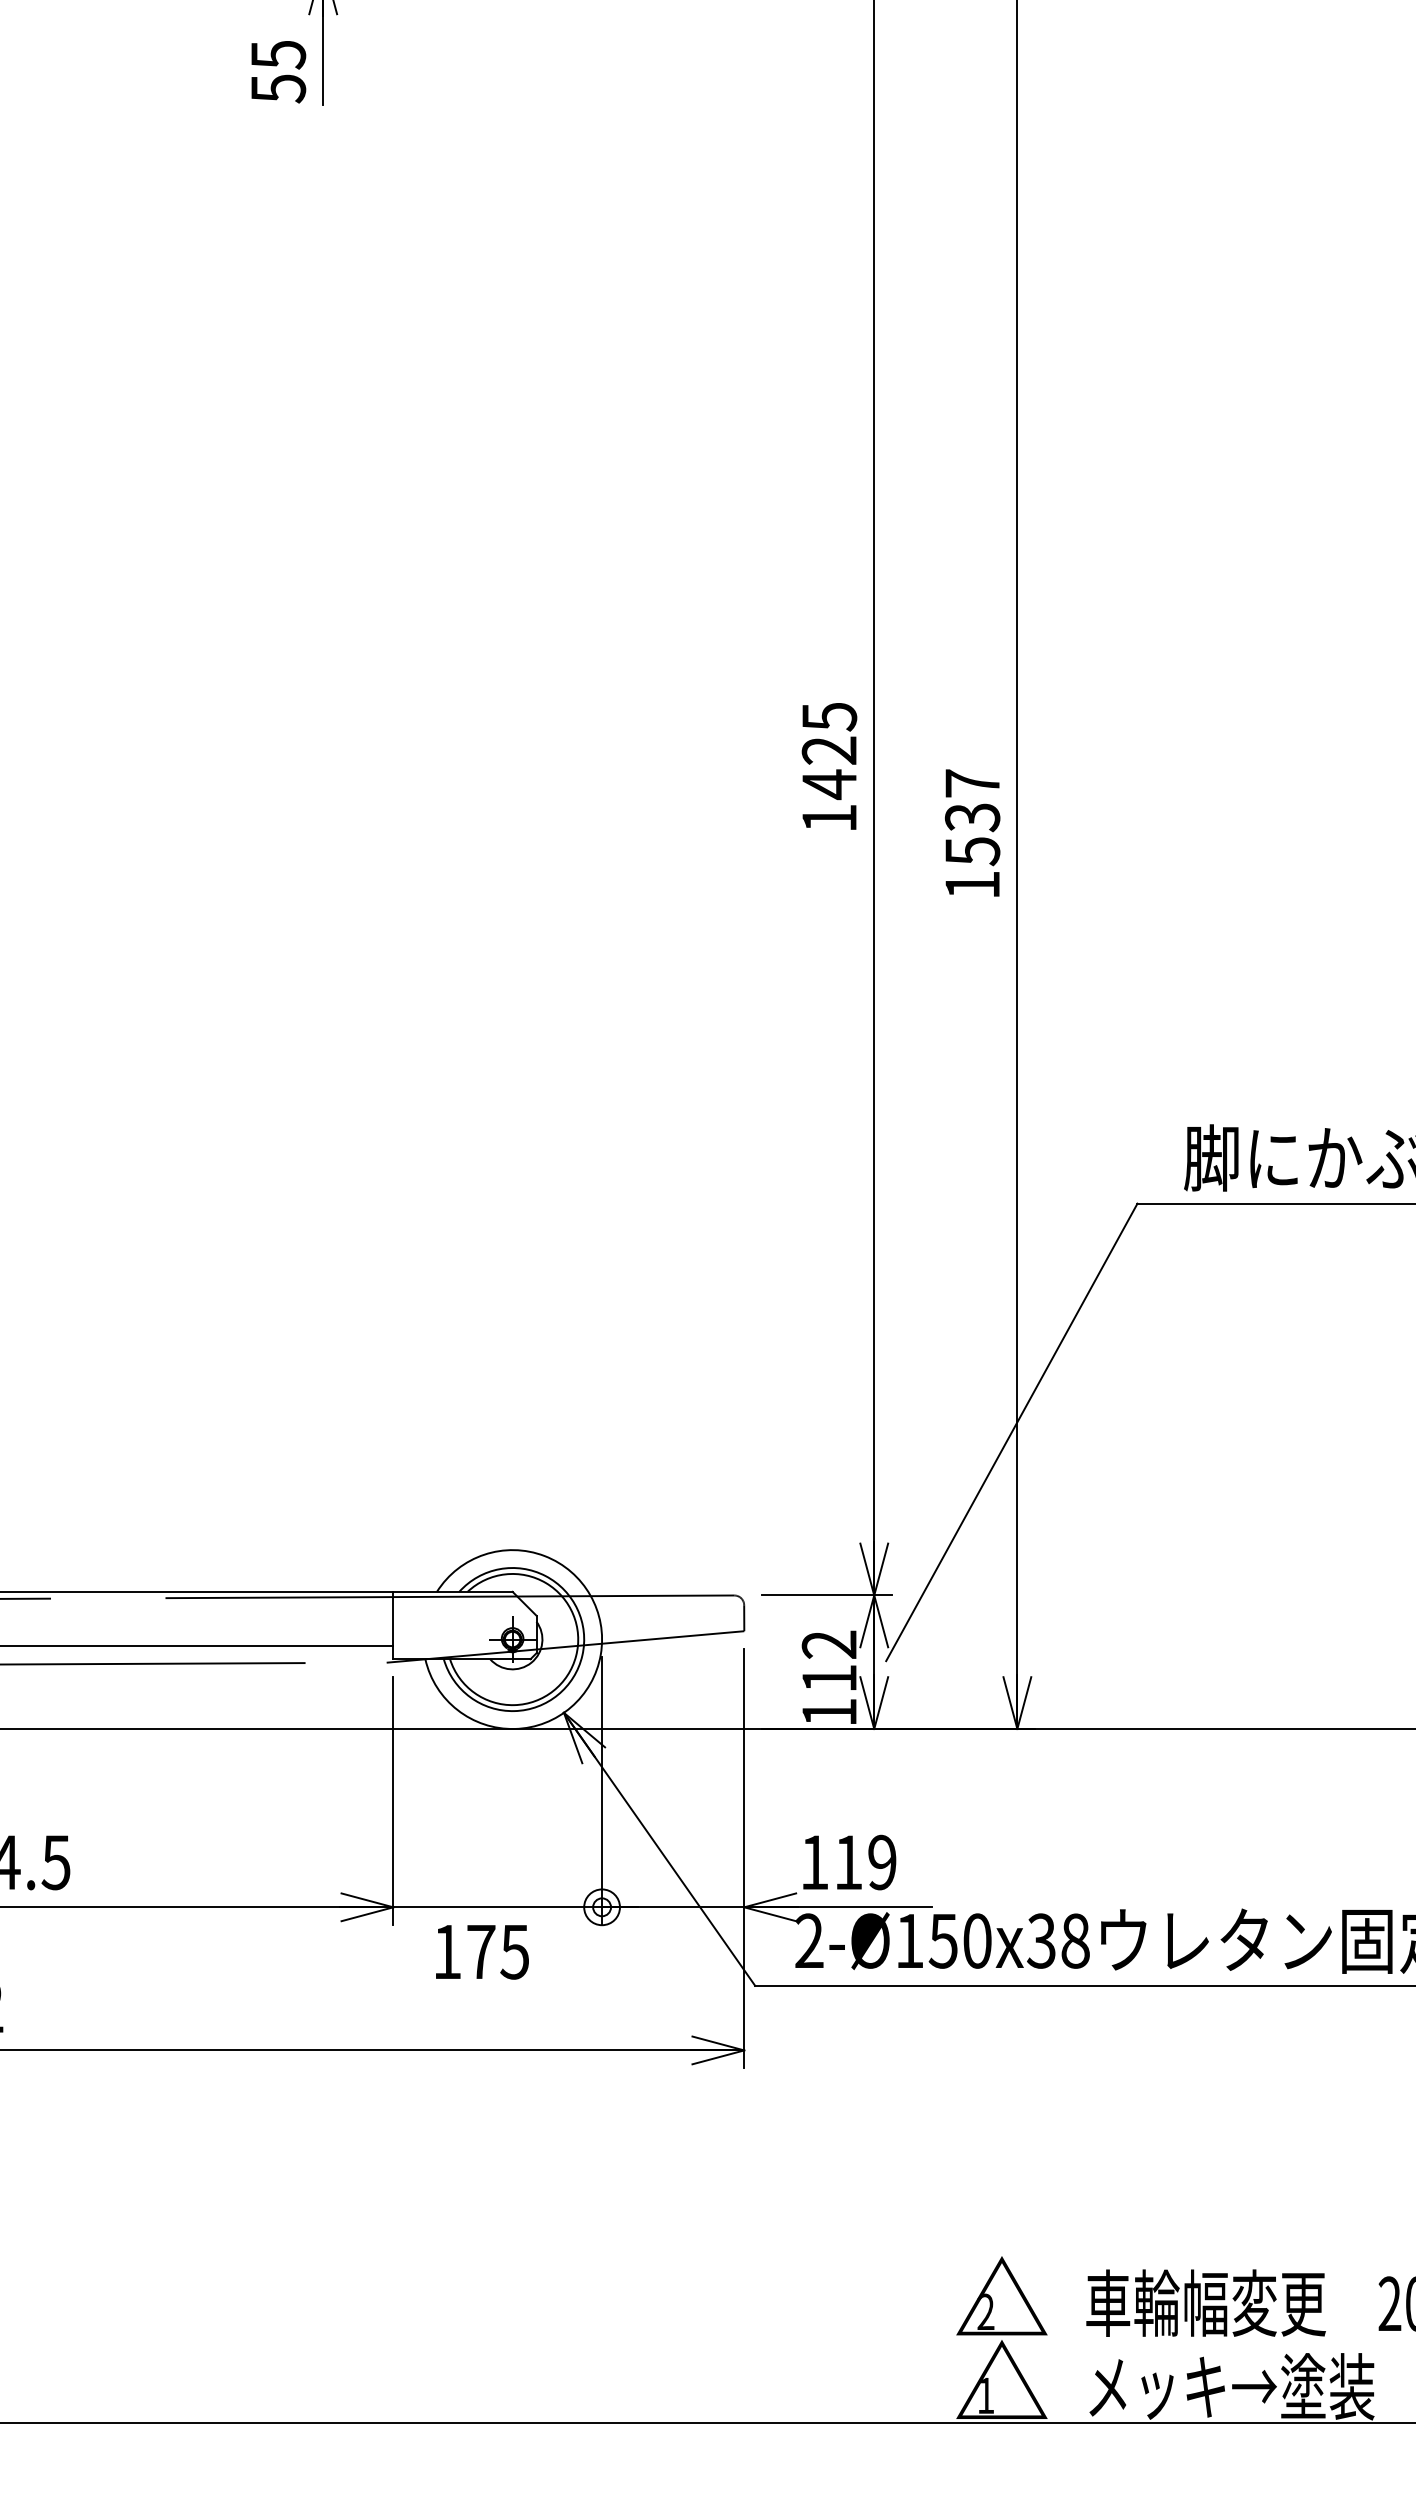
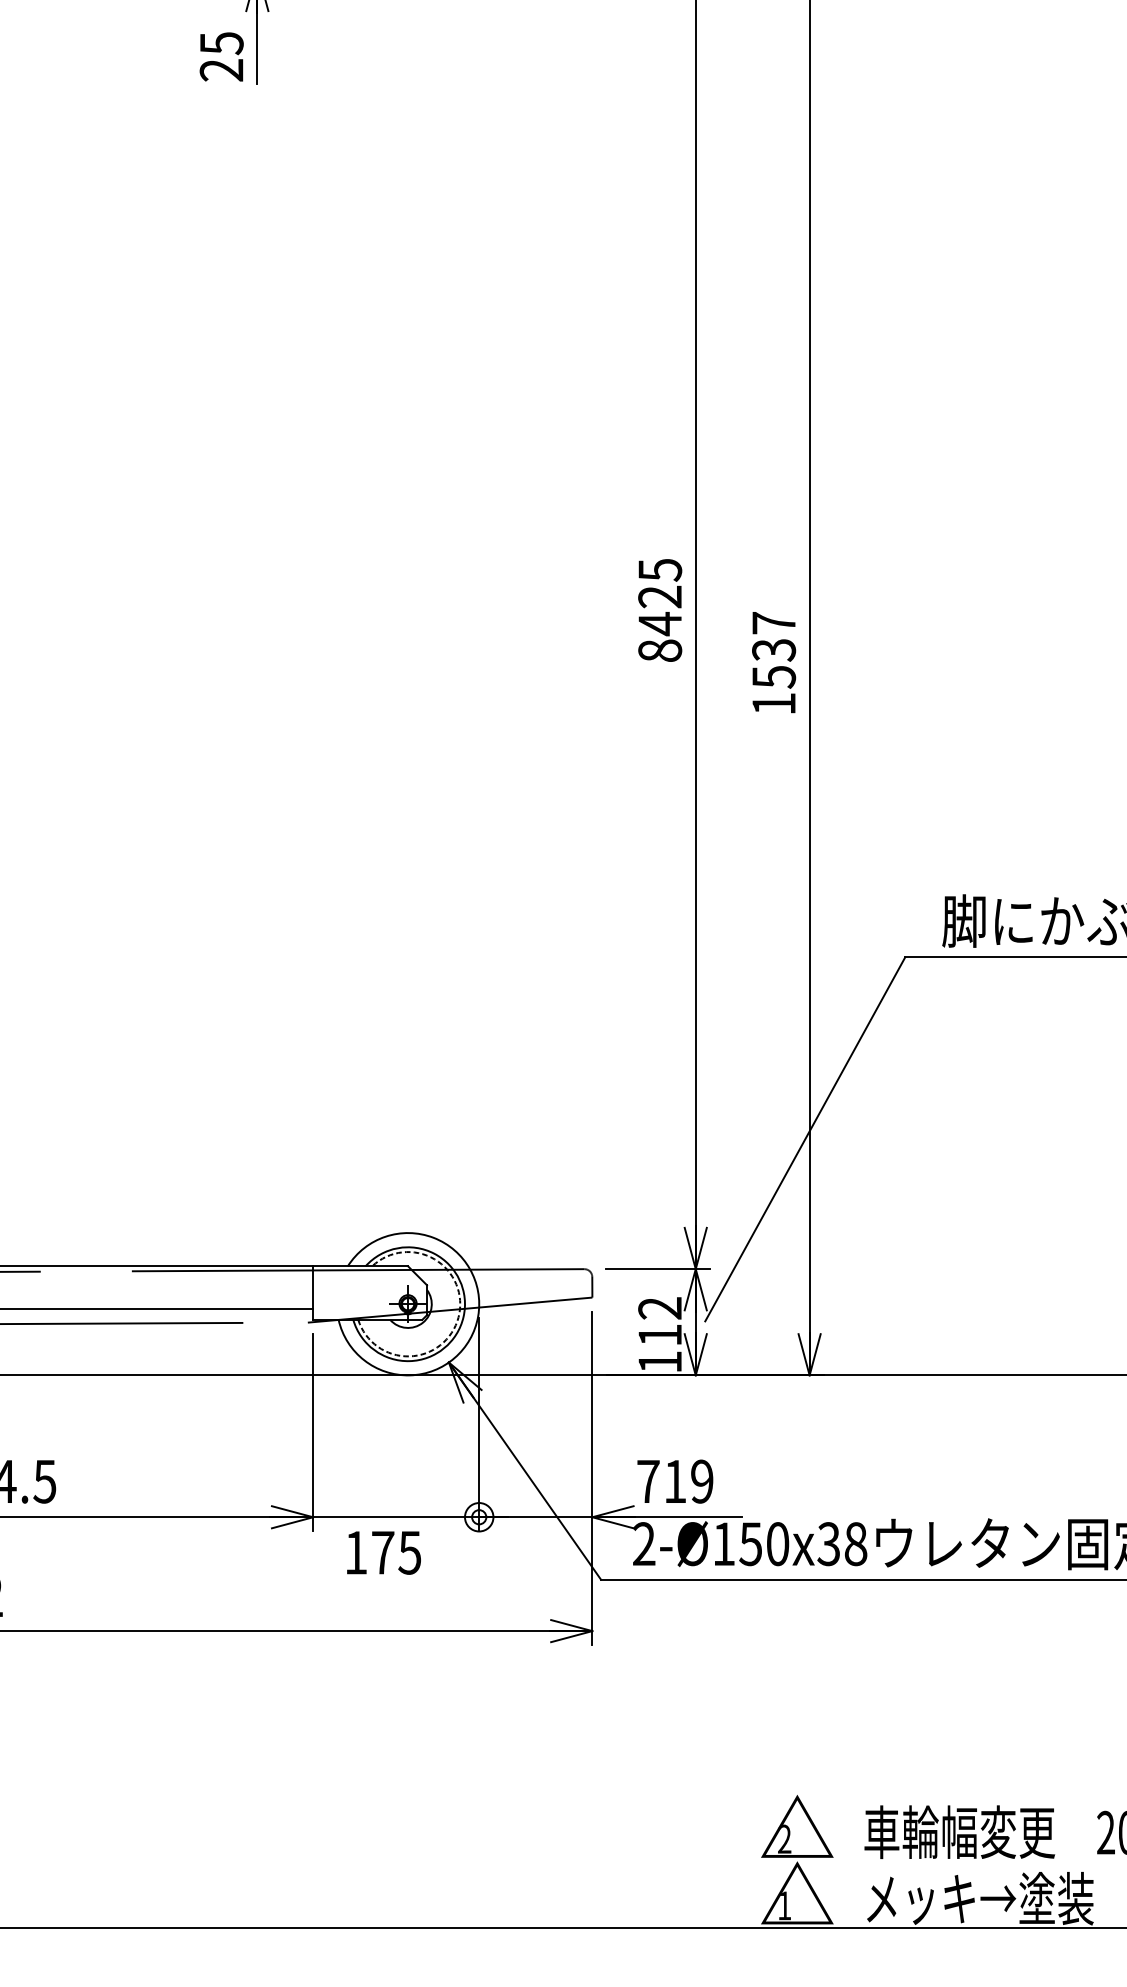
text: (278, 88) -> (221, 70), 55 -> 25
text: (829, 818) -> (660, 650), 1425 -> 8425
arc: (576, 1656) -> (458, 1317), solid -> dashed
text: (814, 1862) -> (648, 1481), 119 -> 719

